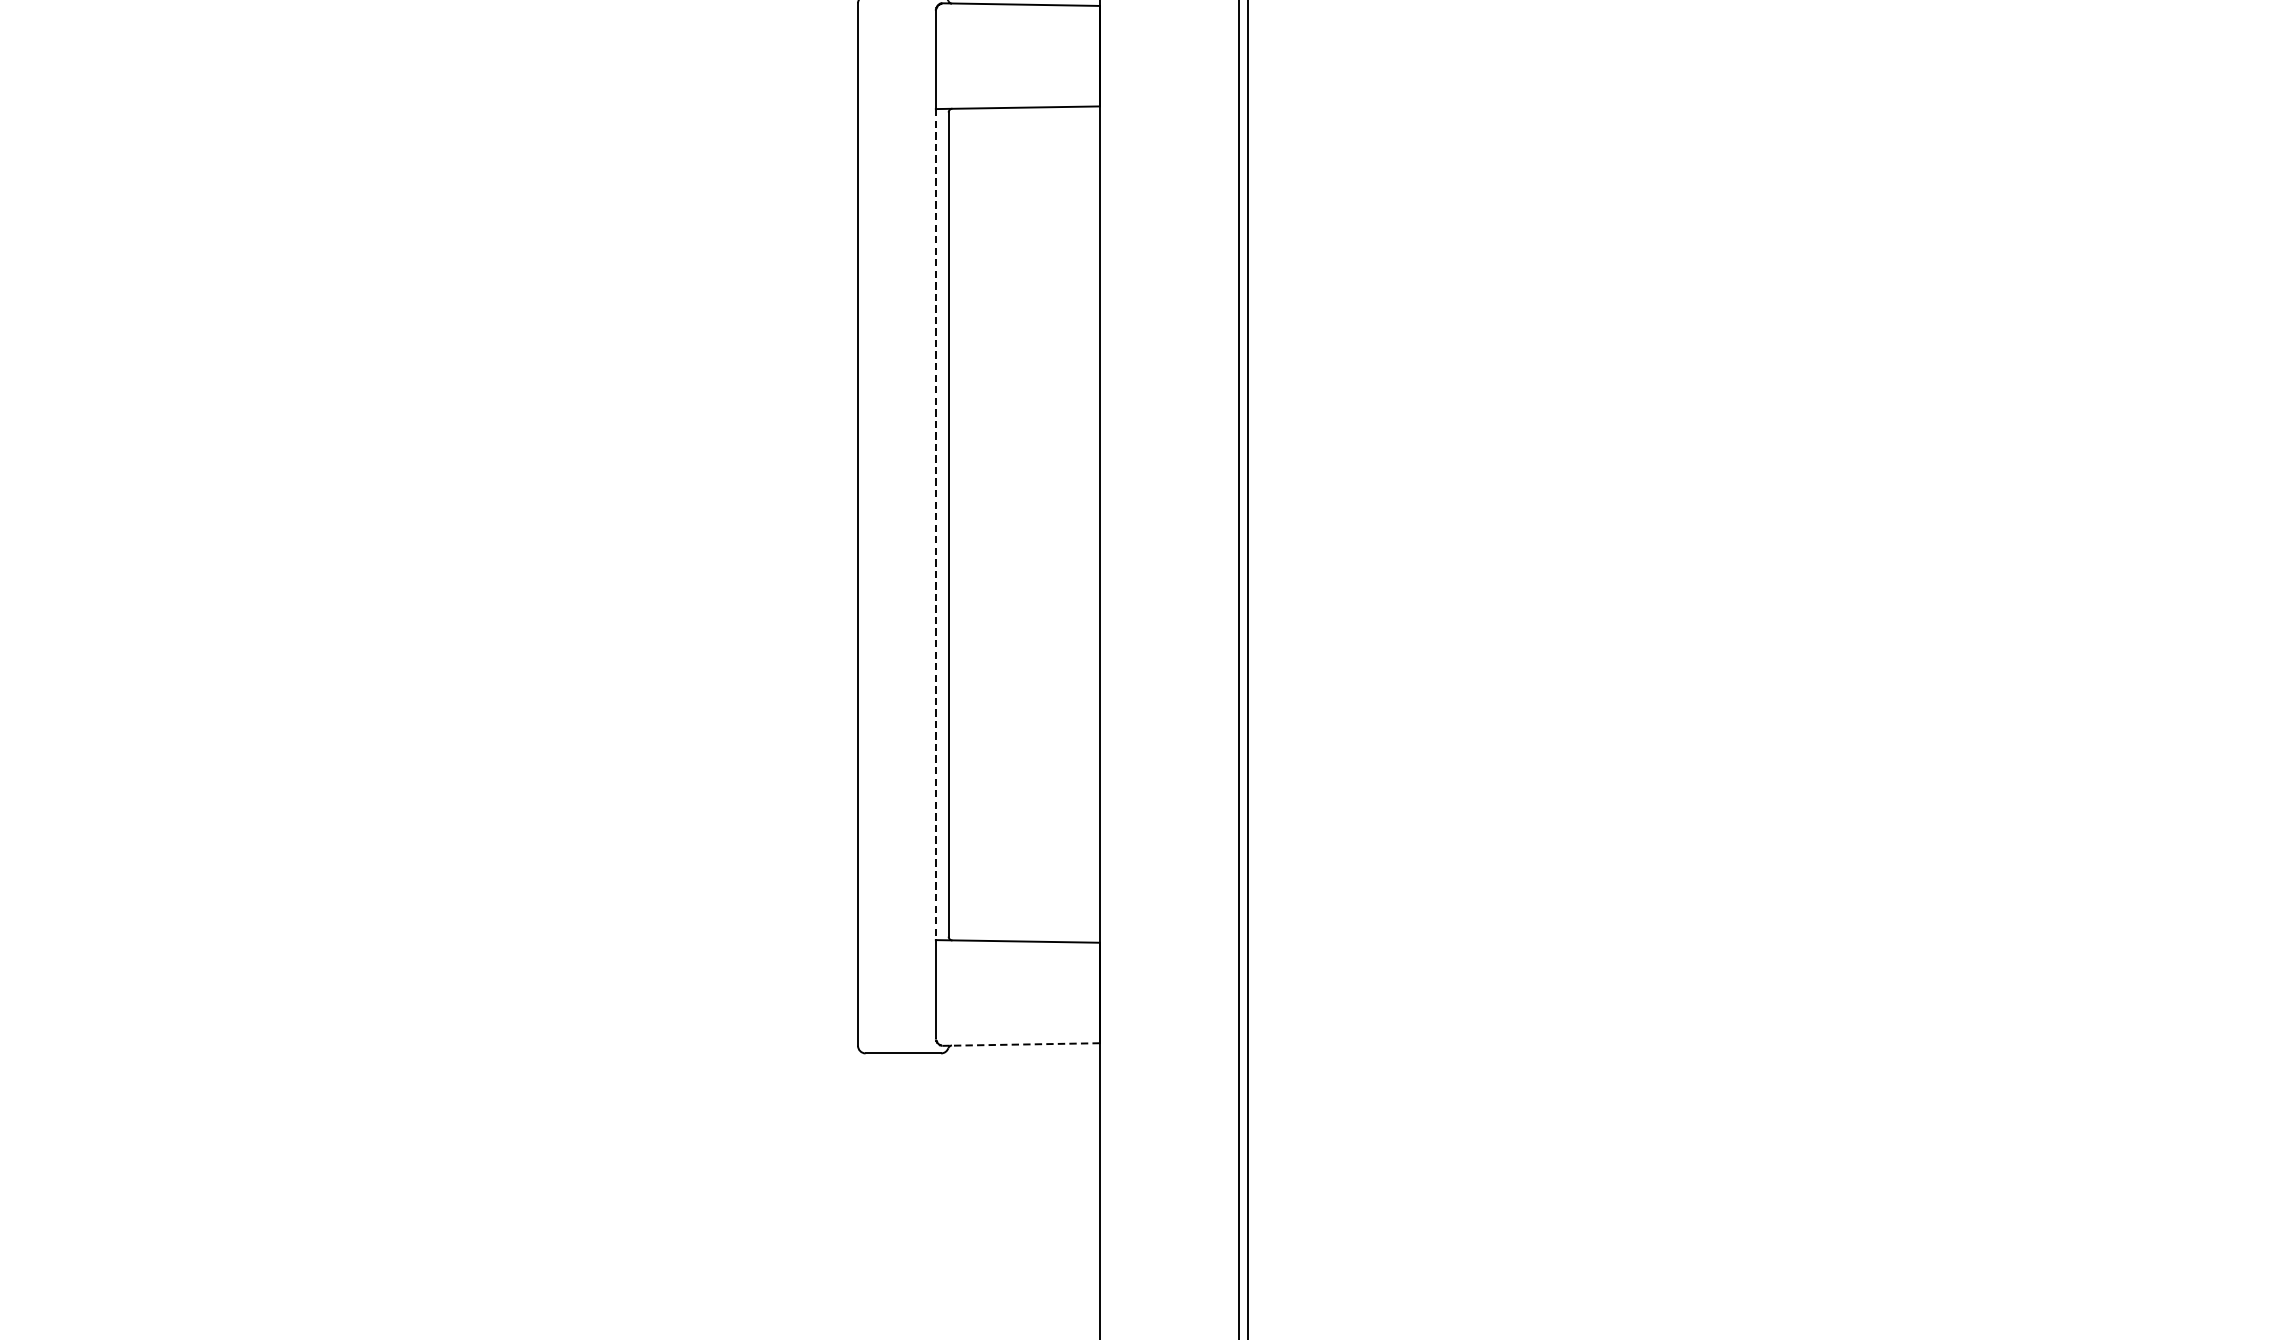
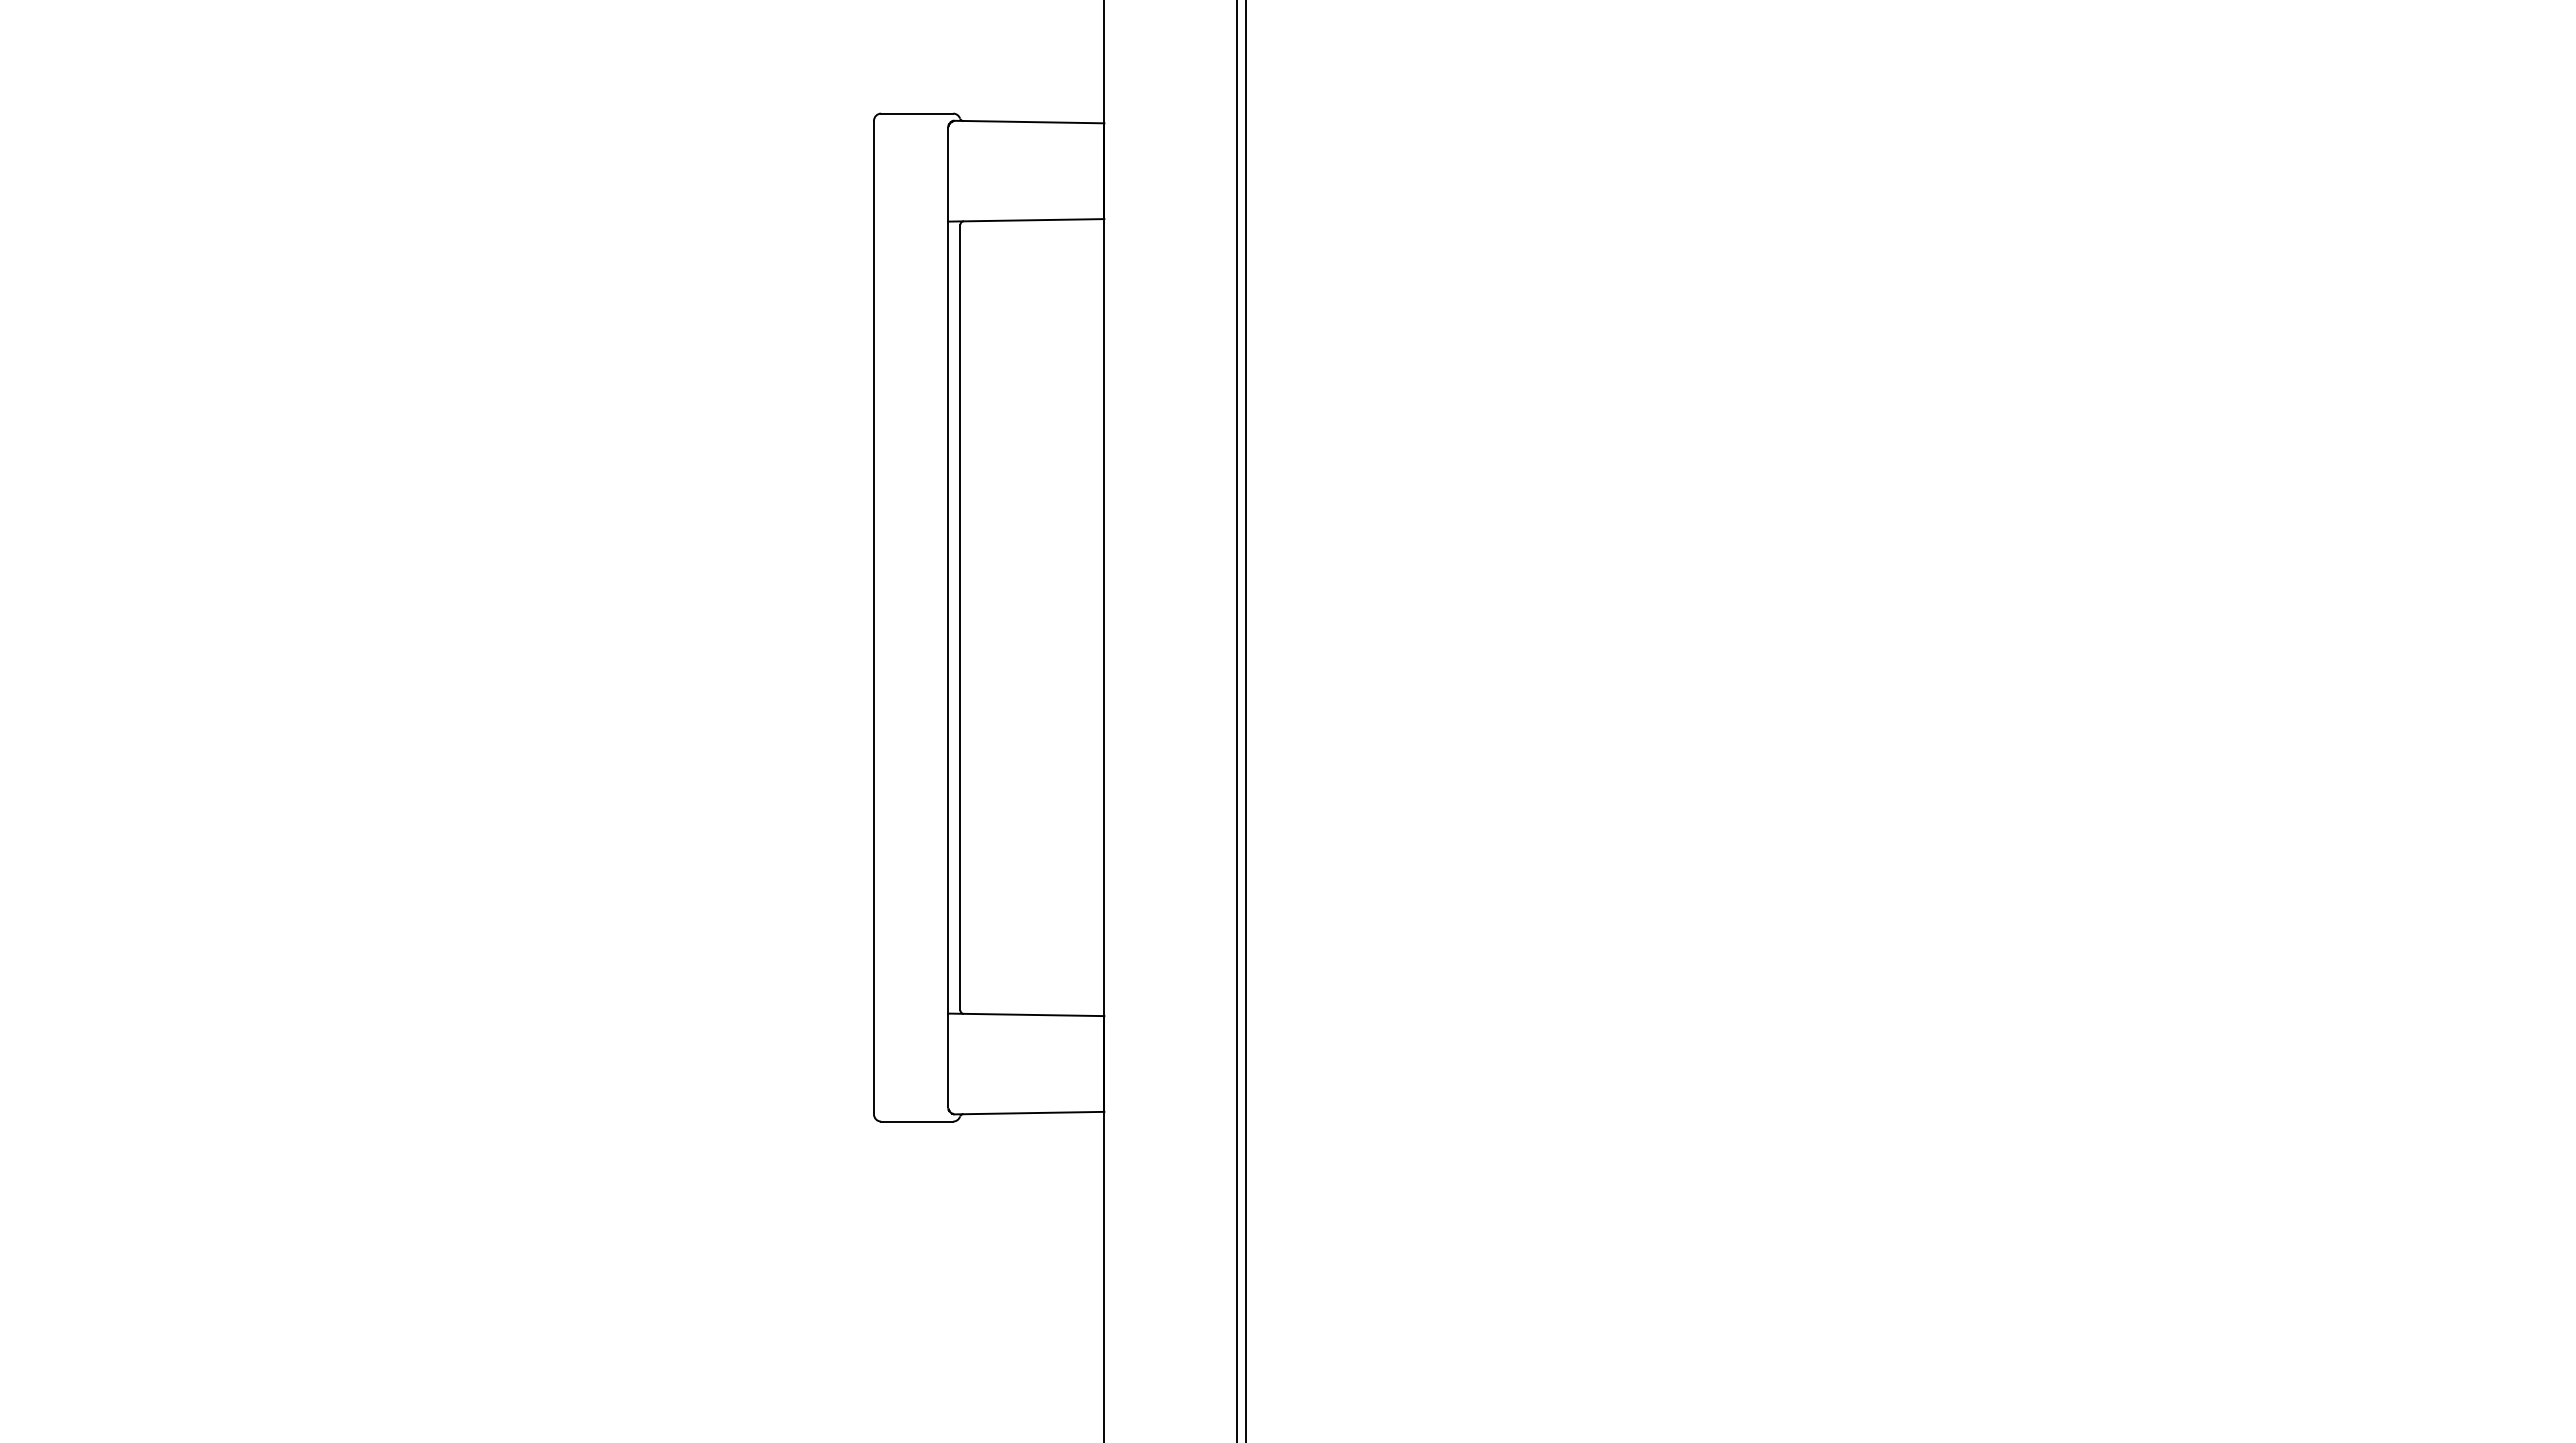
line: (936, 524) -> (948, 617), dashed -> solid
line: (1020, 1044) -> (1028, 1113), dashed -> solid

